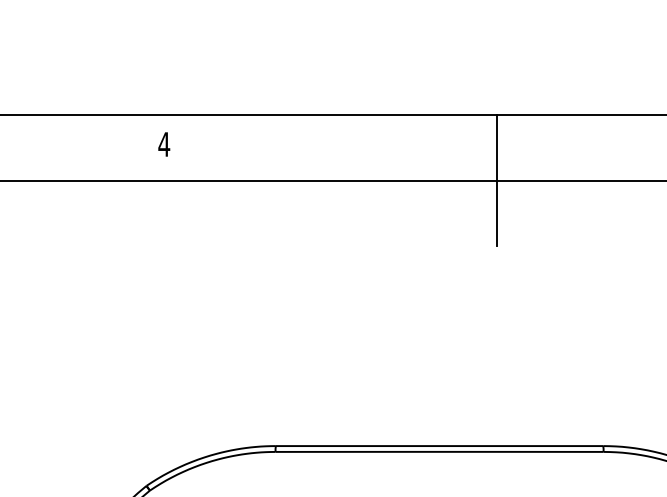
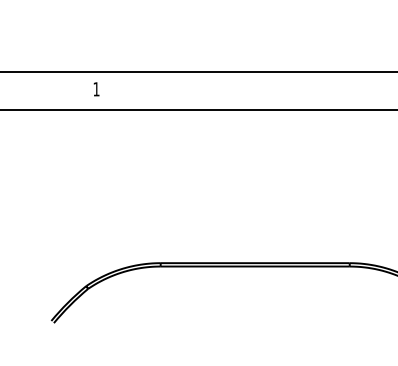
text: (164, 144) -> (96, 89), 4 -> 1
line: (497, 181) -> (288, 110), removed

